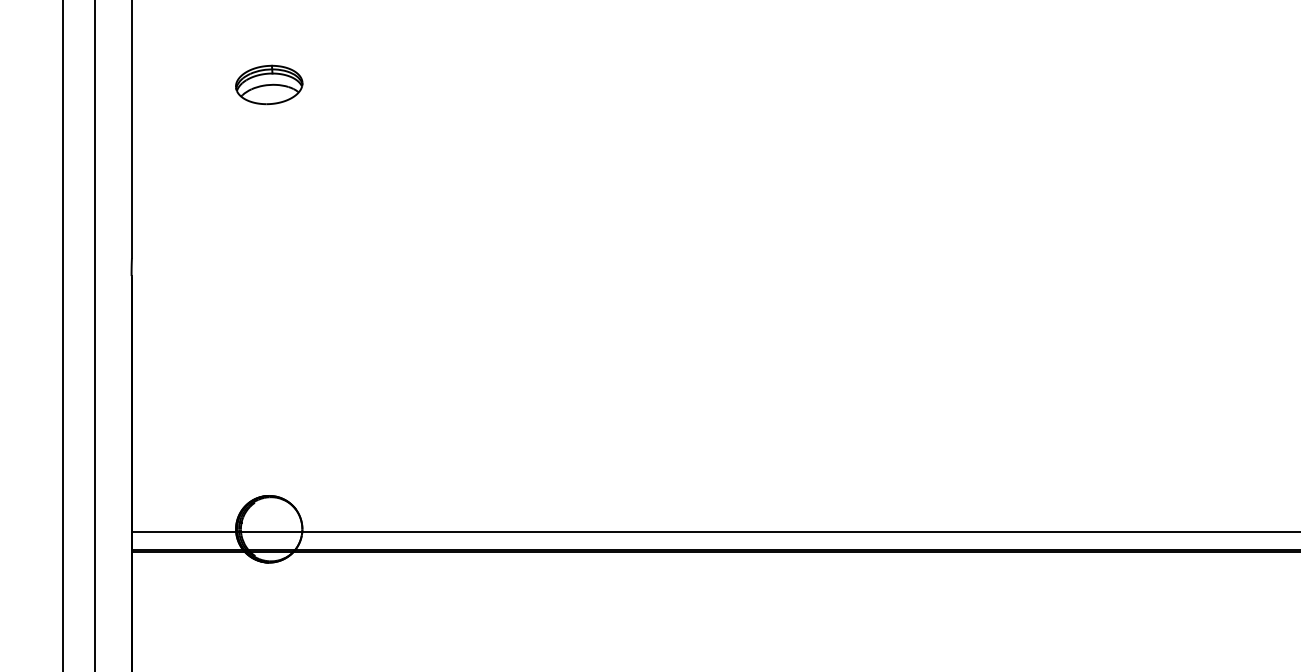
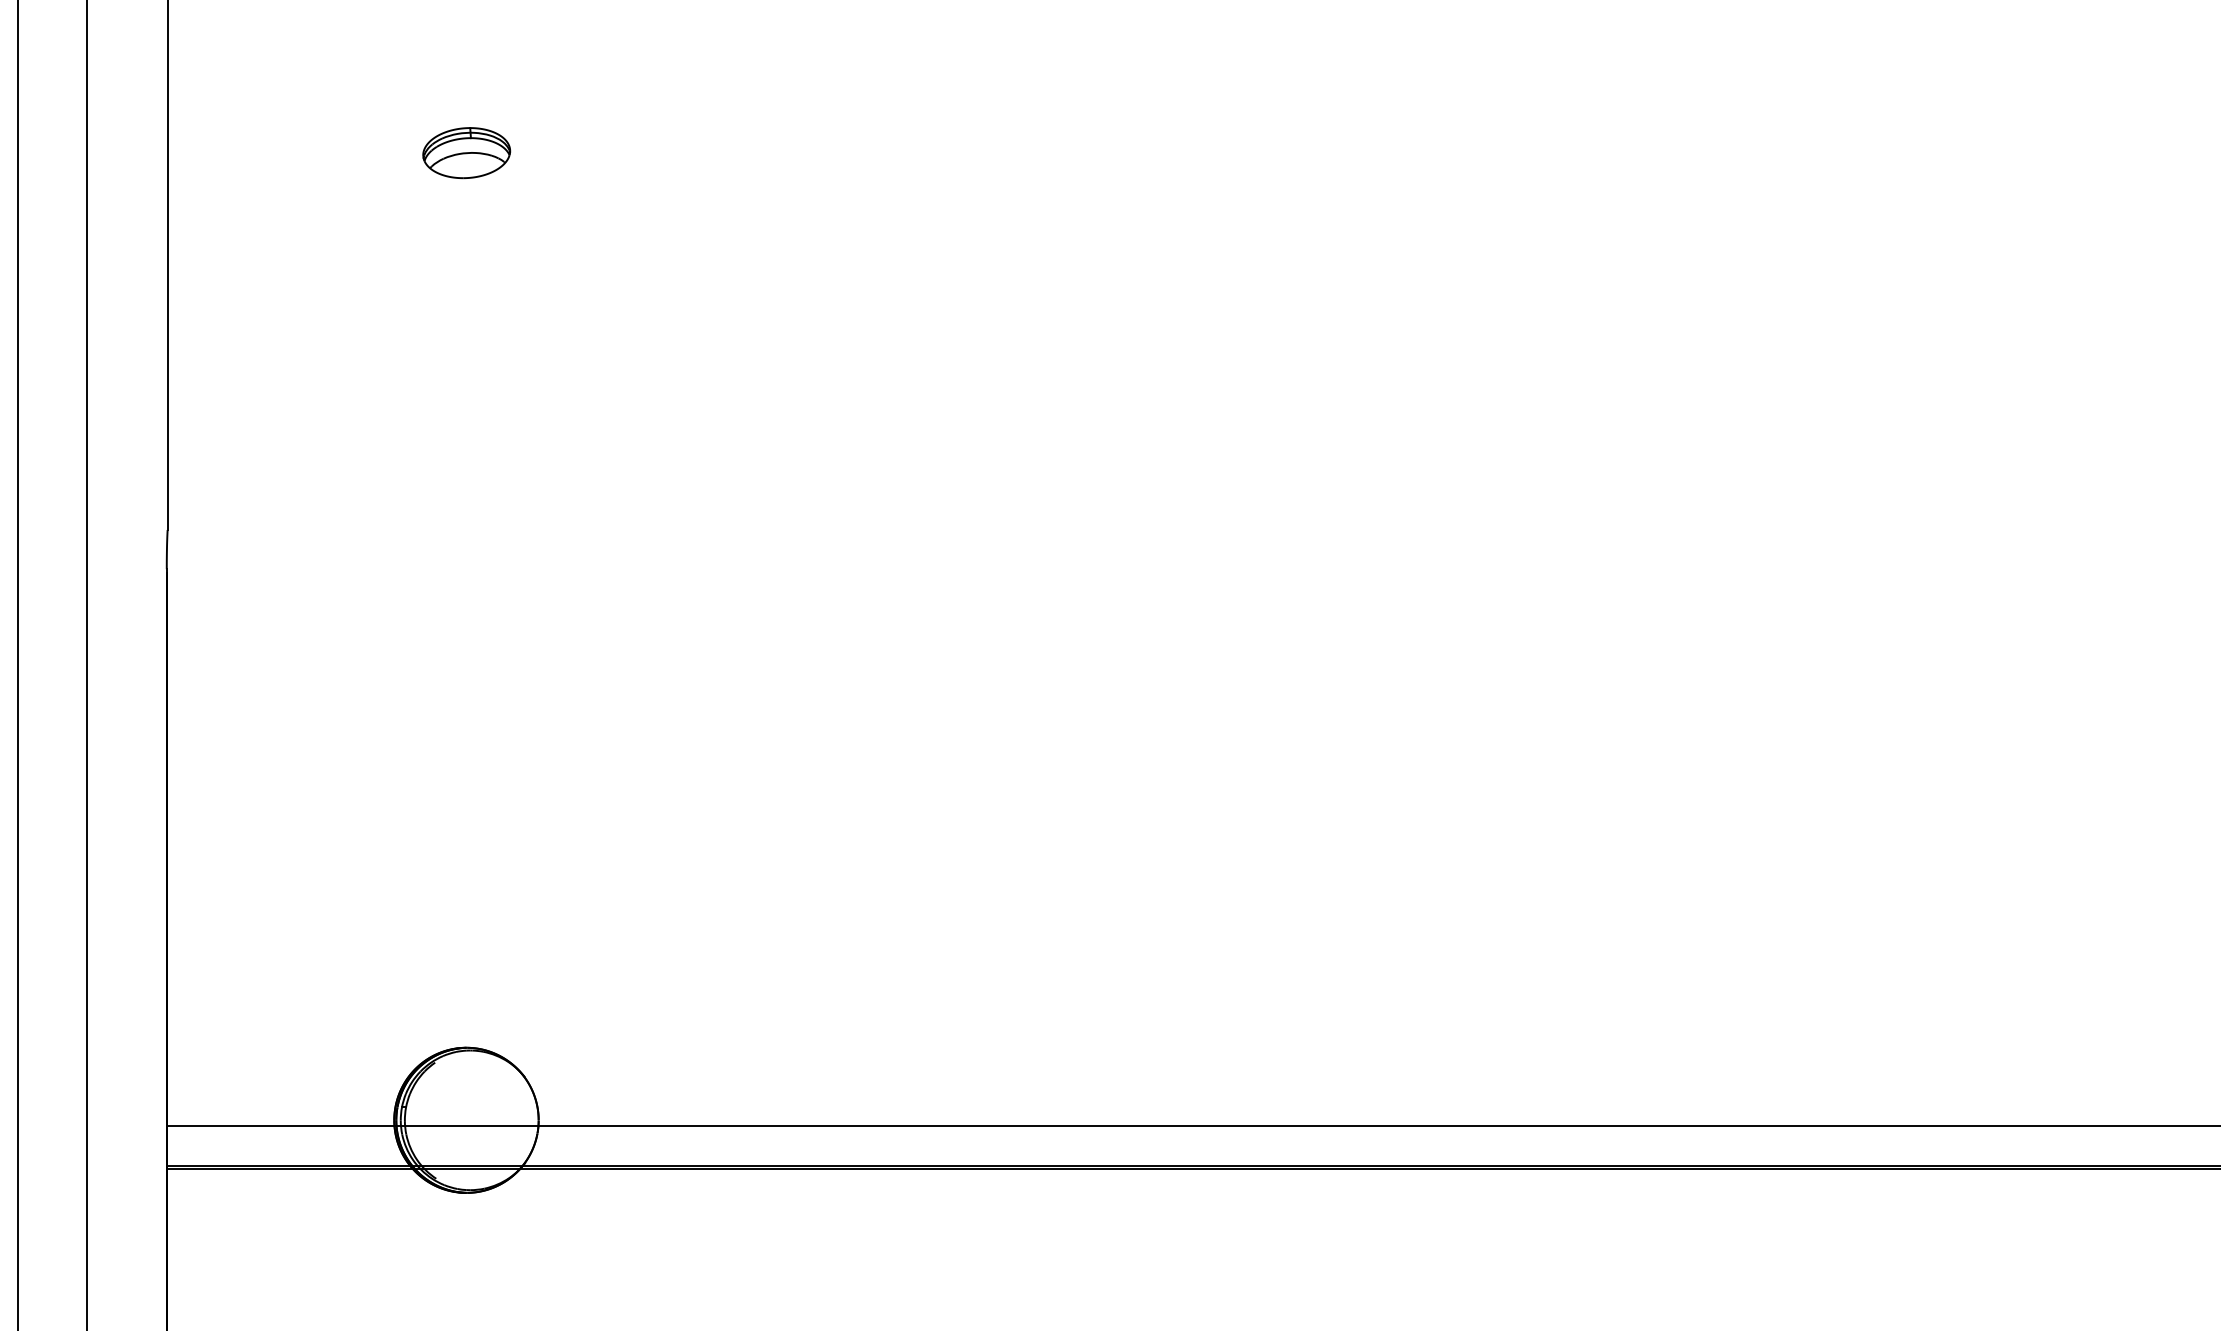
part: (269, 84) -> (467, 152), size x0.6

